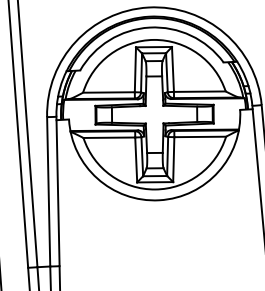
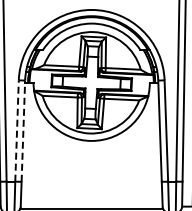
line: (58, 191) -> (23, 131), solid -> dashed
line: (49, 192) -> (17, 131), solid -> dashed

